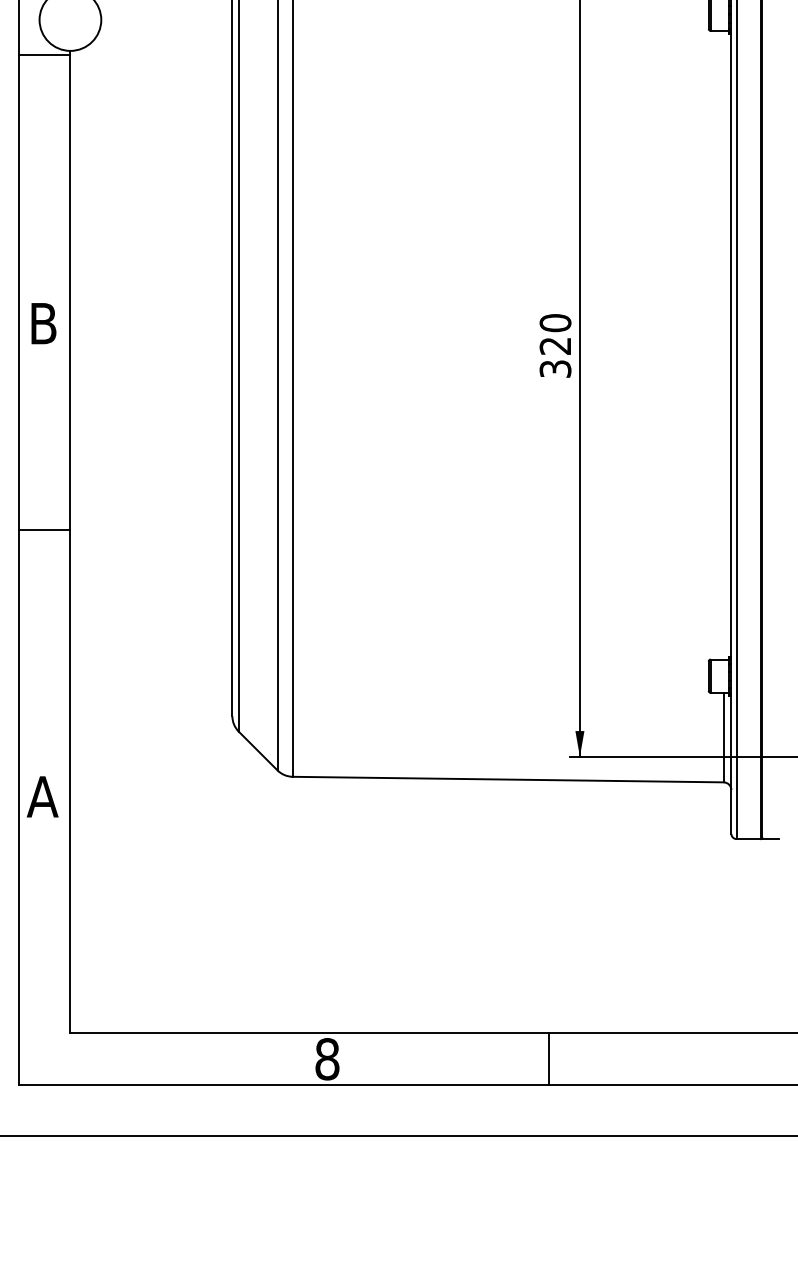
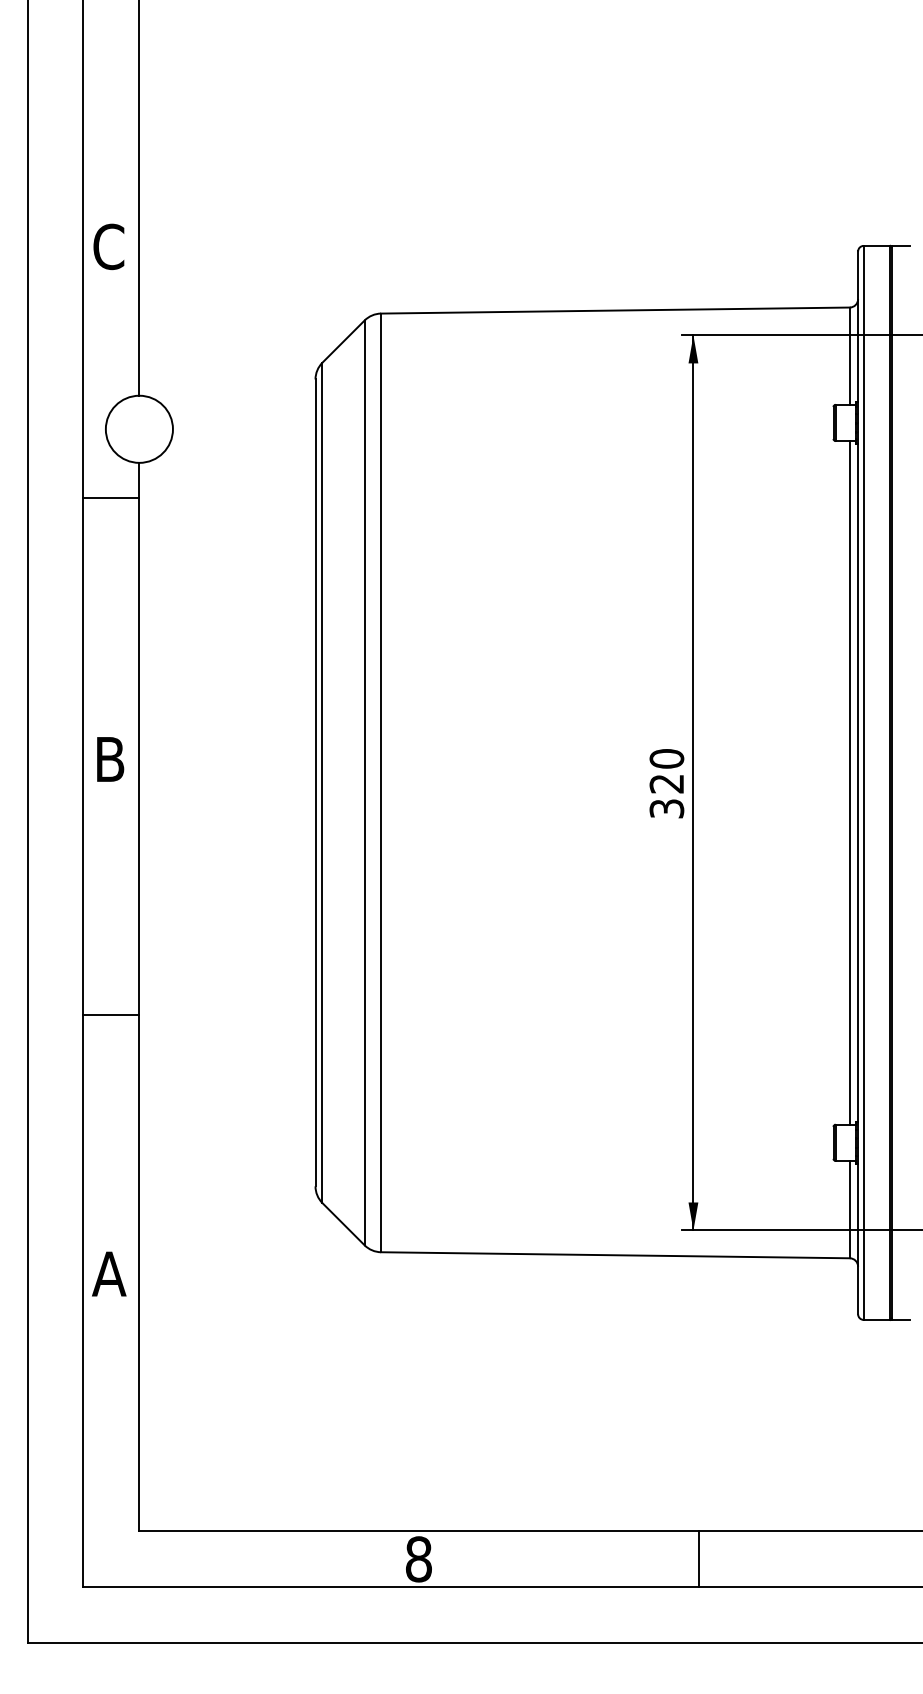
line: (44, 55) -> (111, 498), moved
line: (723, 344) -> (849, 782), added
line: (44, 529) -> (111, 1014), moved
line: (548, 1059) -> (698, 1559), moved

